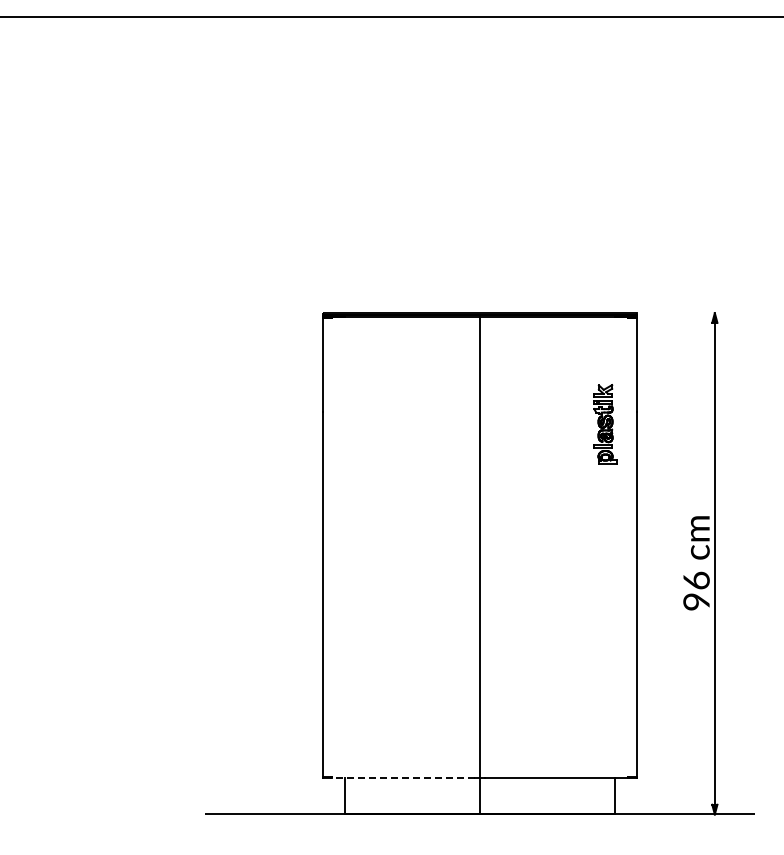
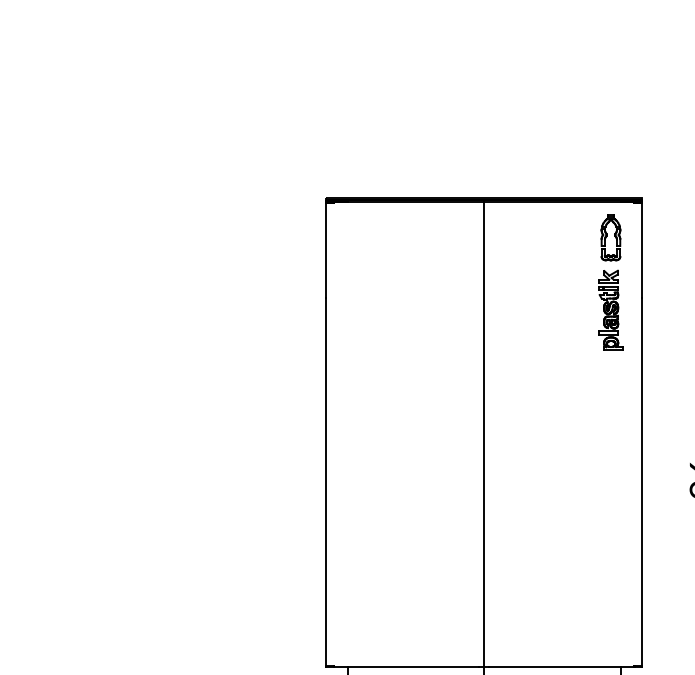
part: (605, 352) -> (611, 237), added
line: (403, 777) -> (407, 667), dashed -> solid

